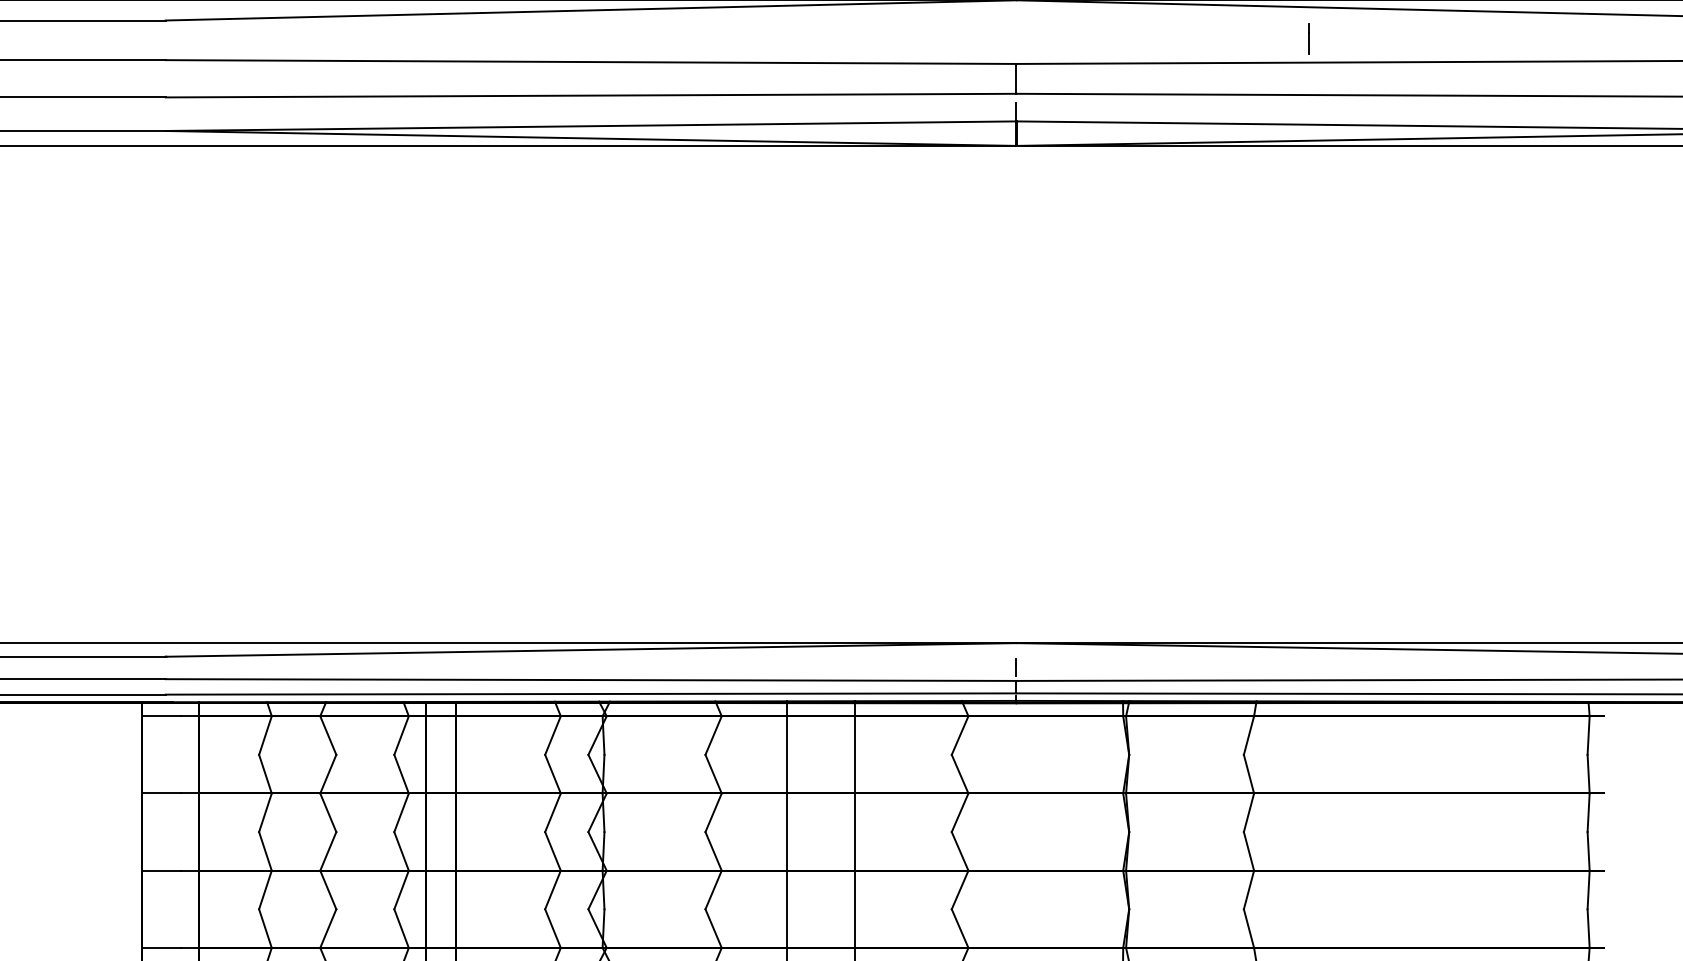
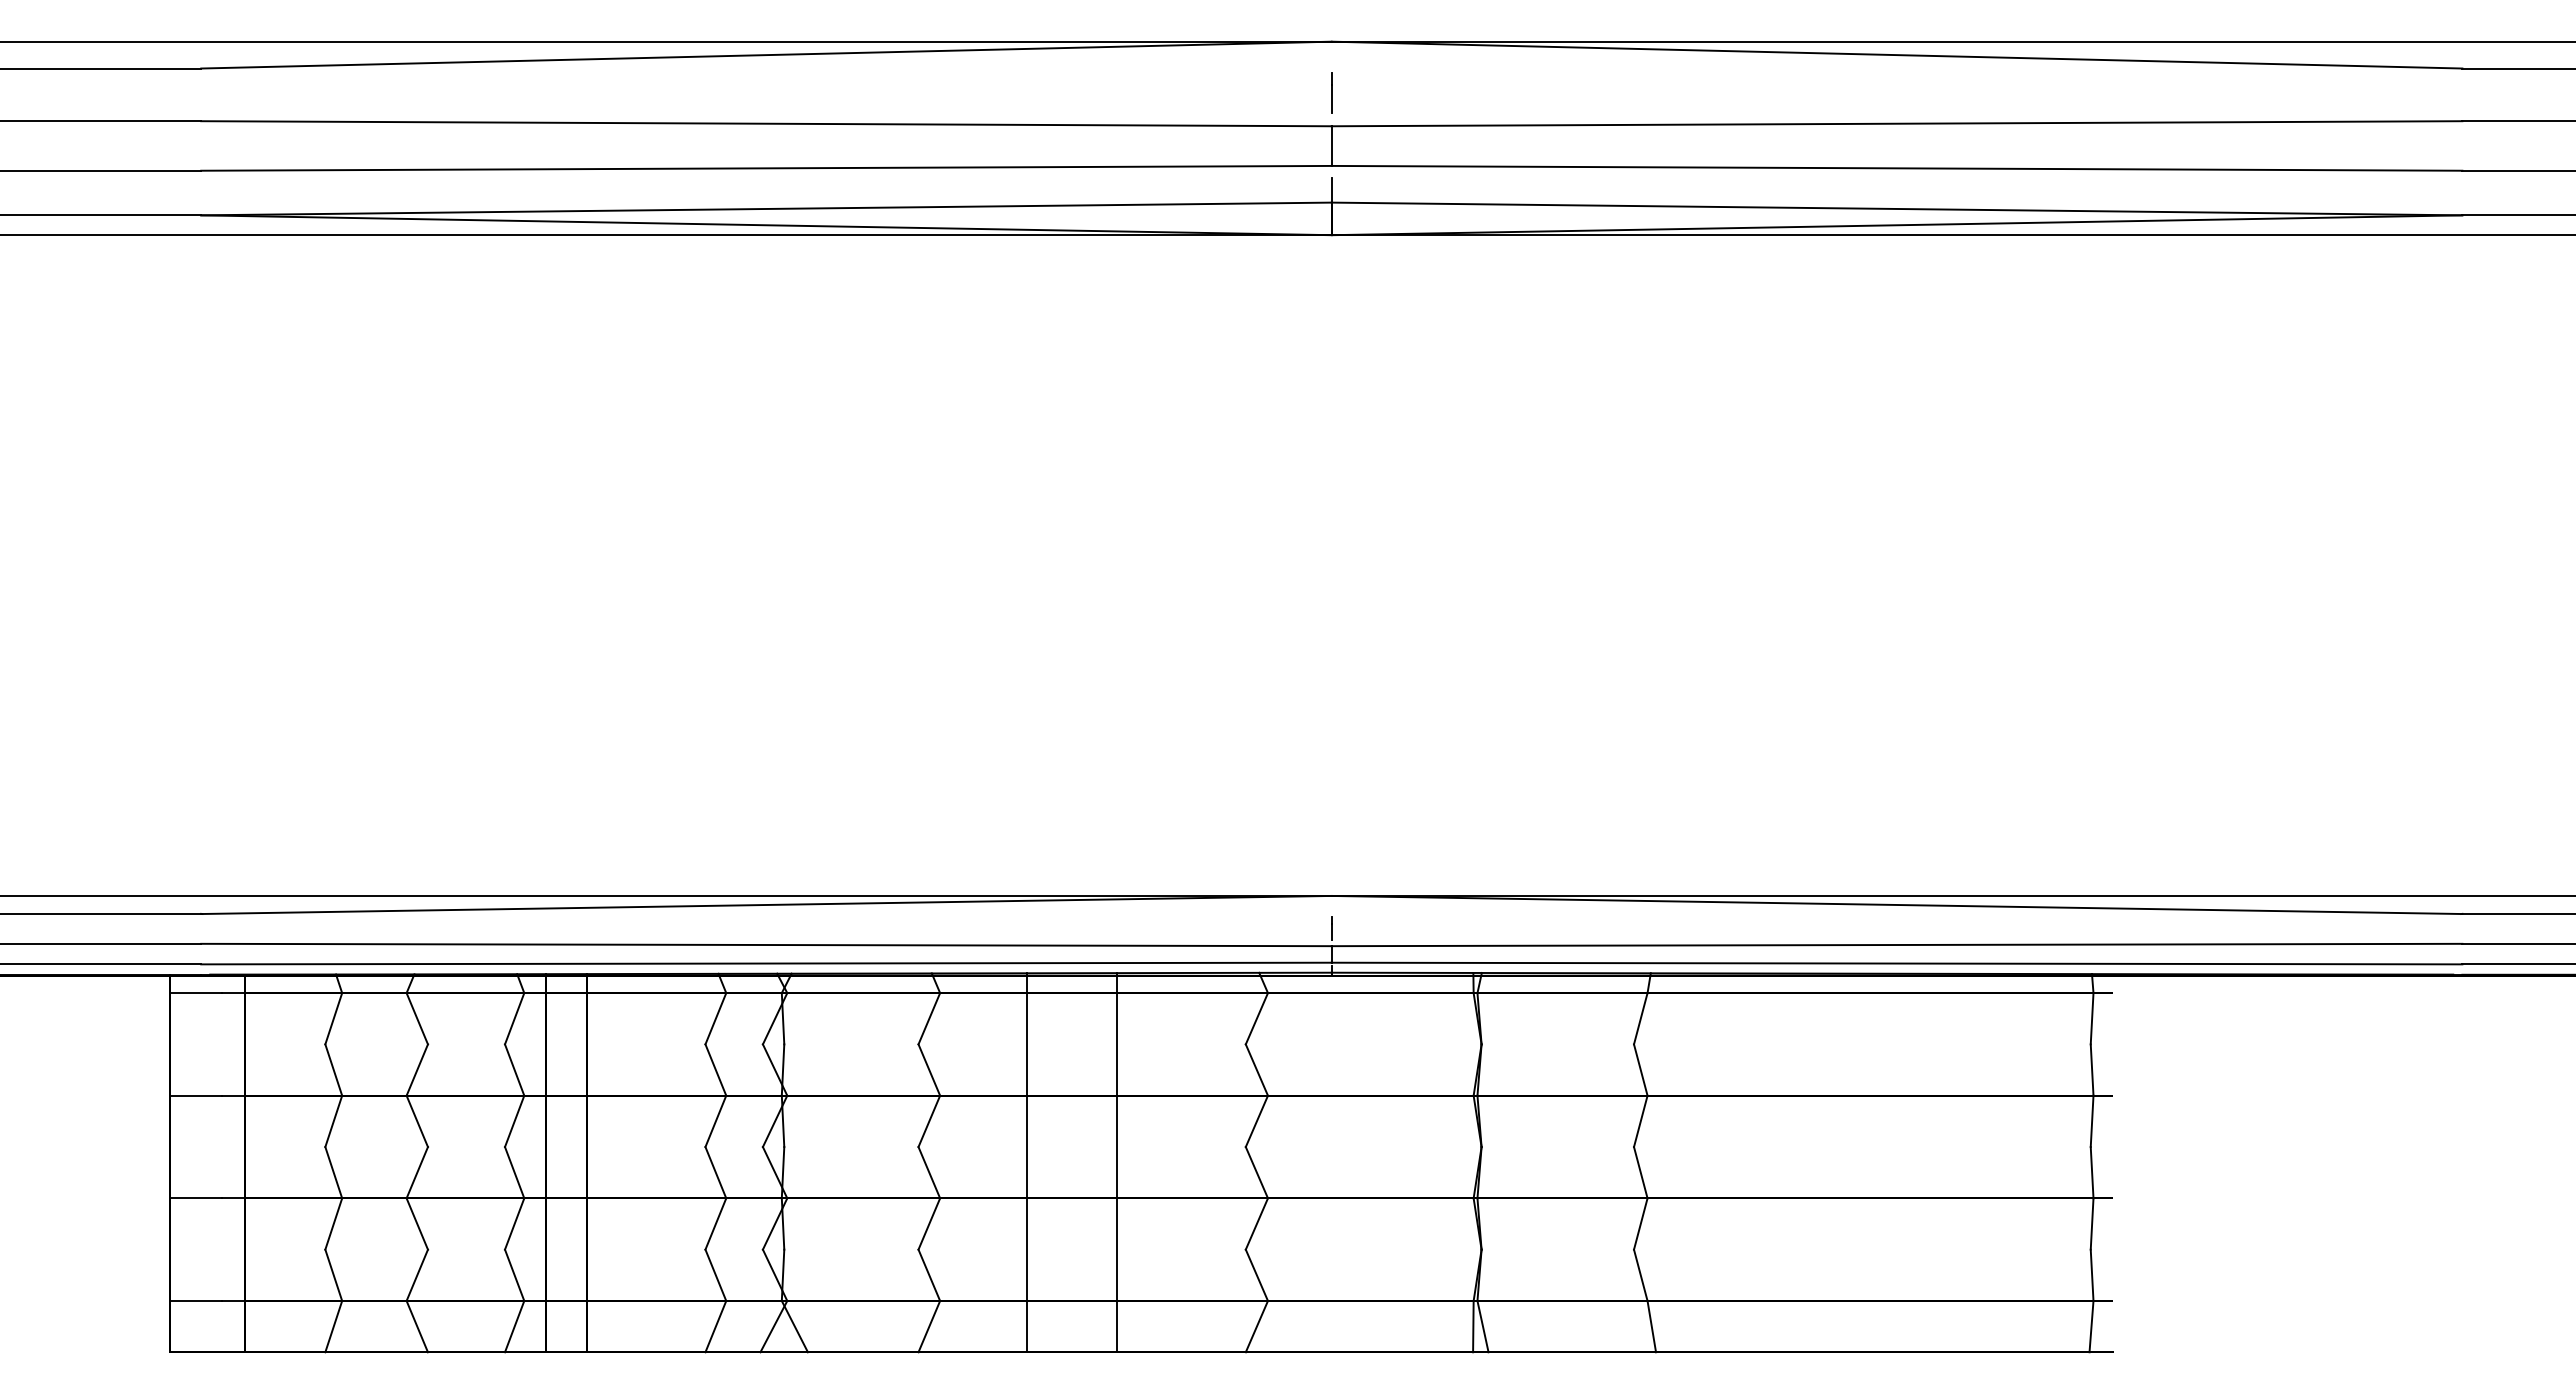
line: (1308, 38) -> (1331, 92), moved

